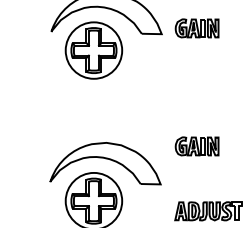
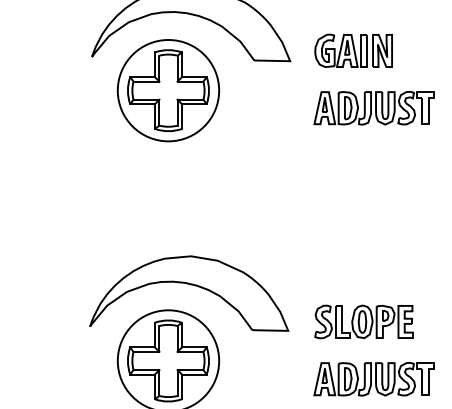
part: (208, 60) -> (374, 108), added
part: (196, 146) -> (352, 262), removed
part: (202, 179) -> (363, 322), added

